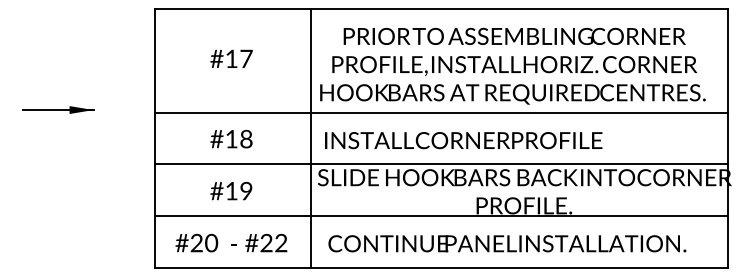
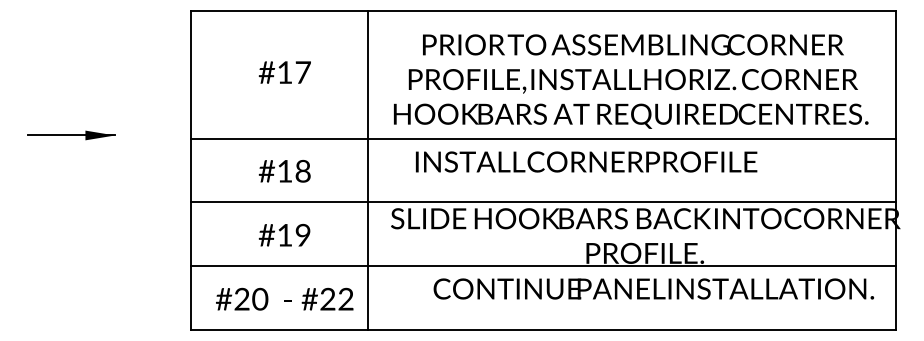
line: (311, 138) -> (368, 170), moved
text: (463, 140) -> (586, 161), moved
text: (507, 243) -> (654, 288), moved

